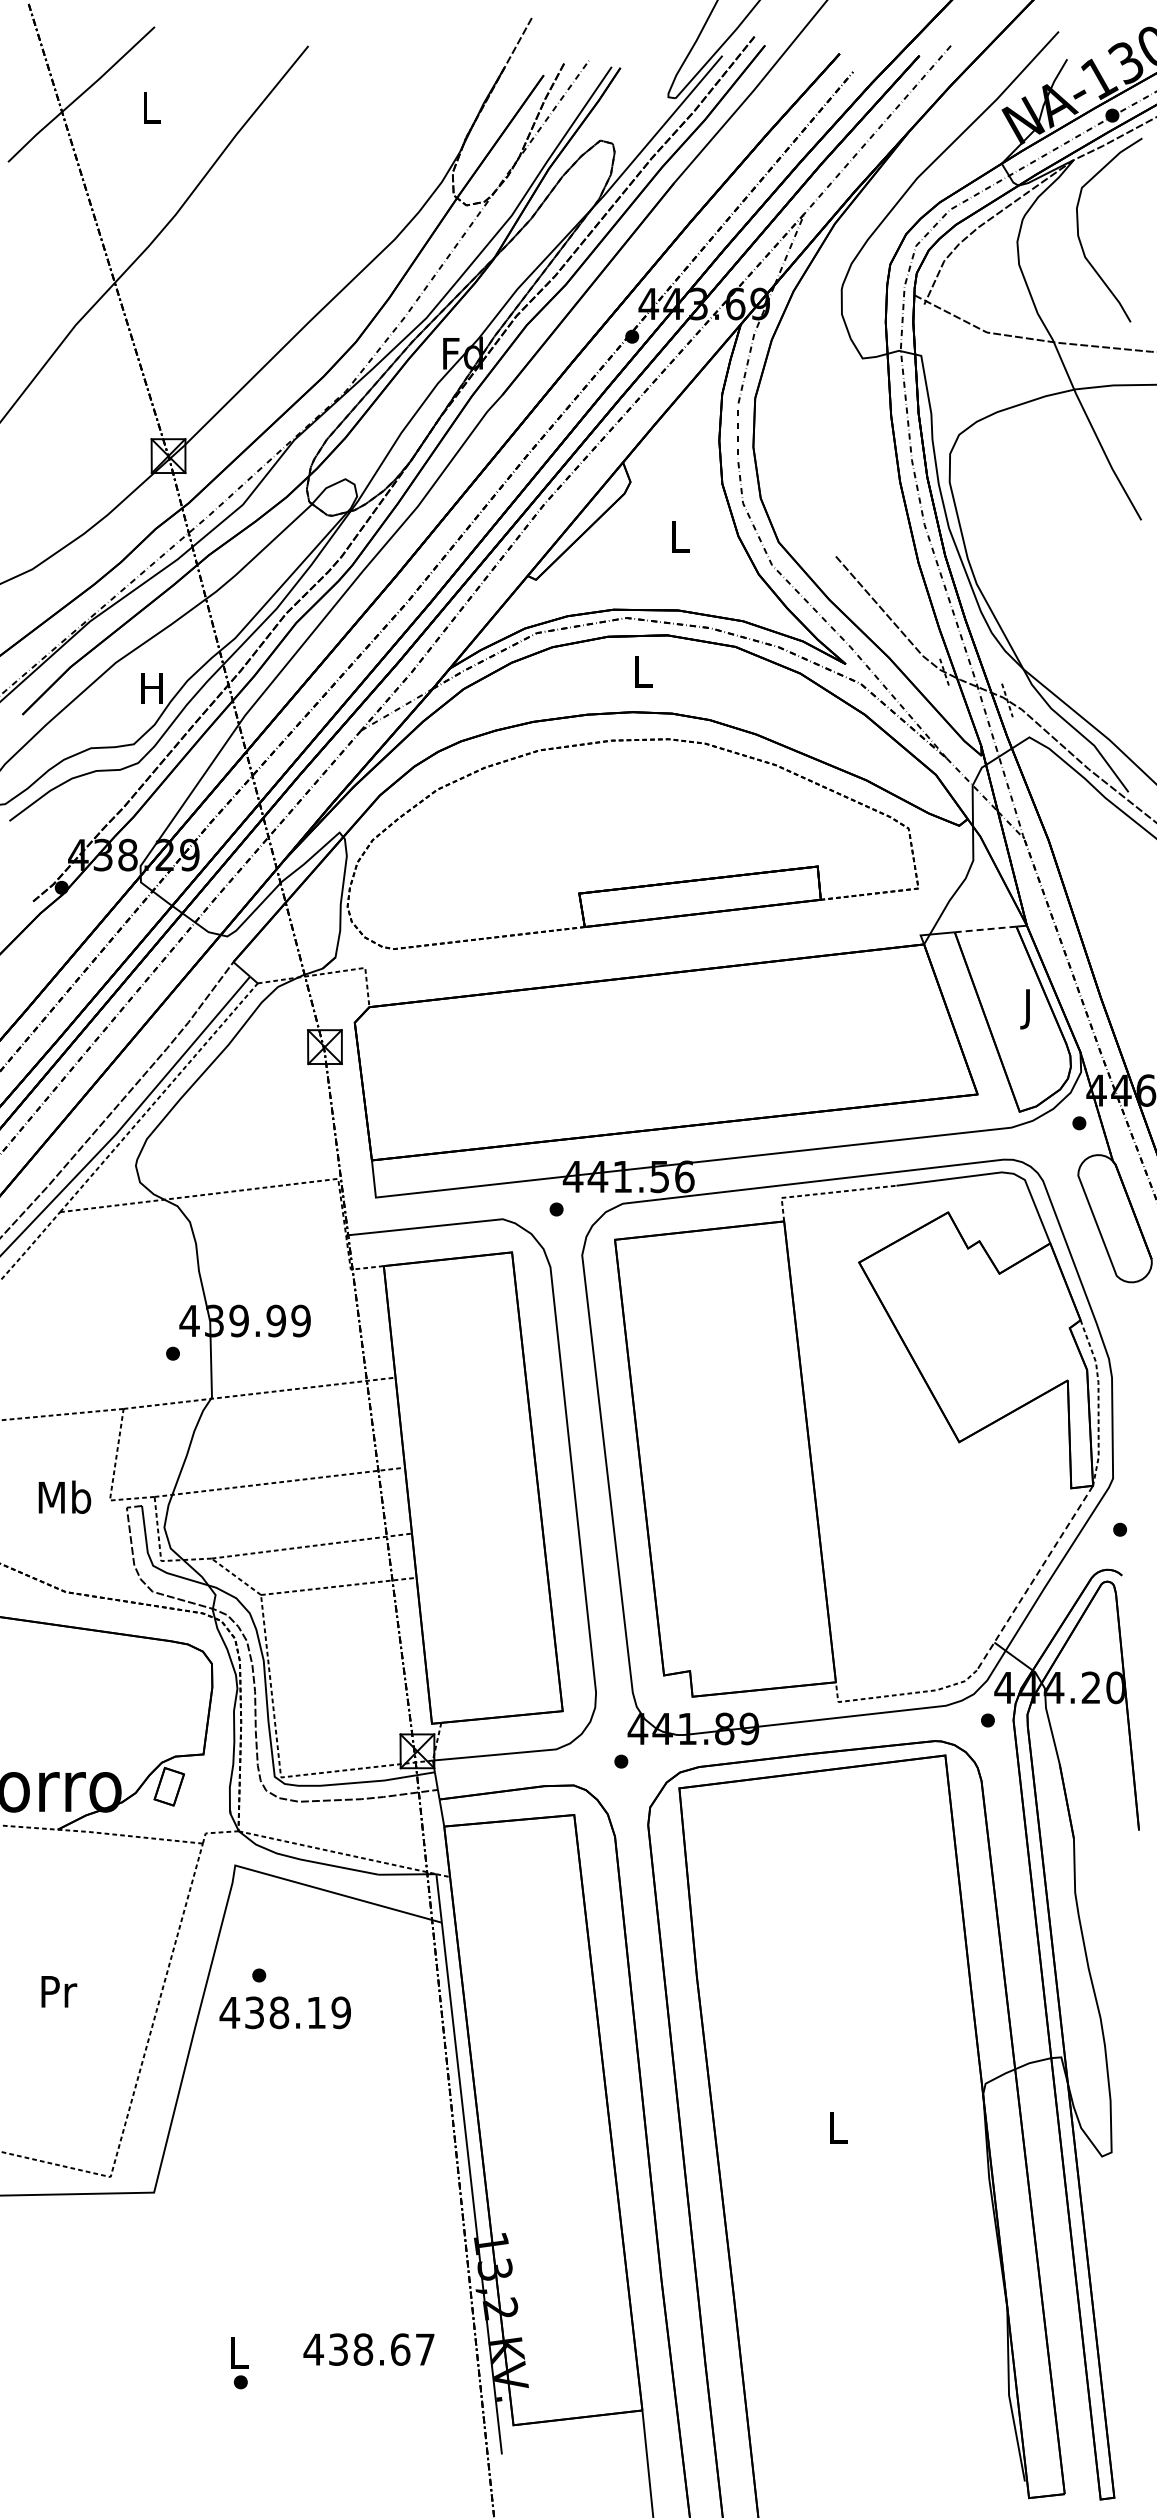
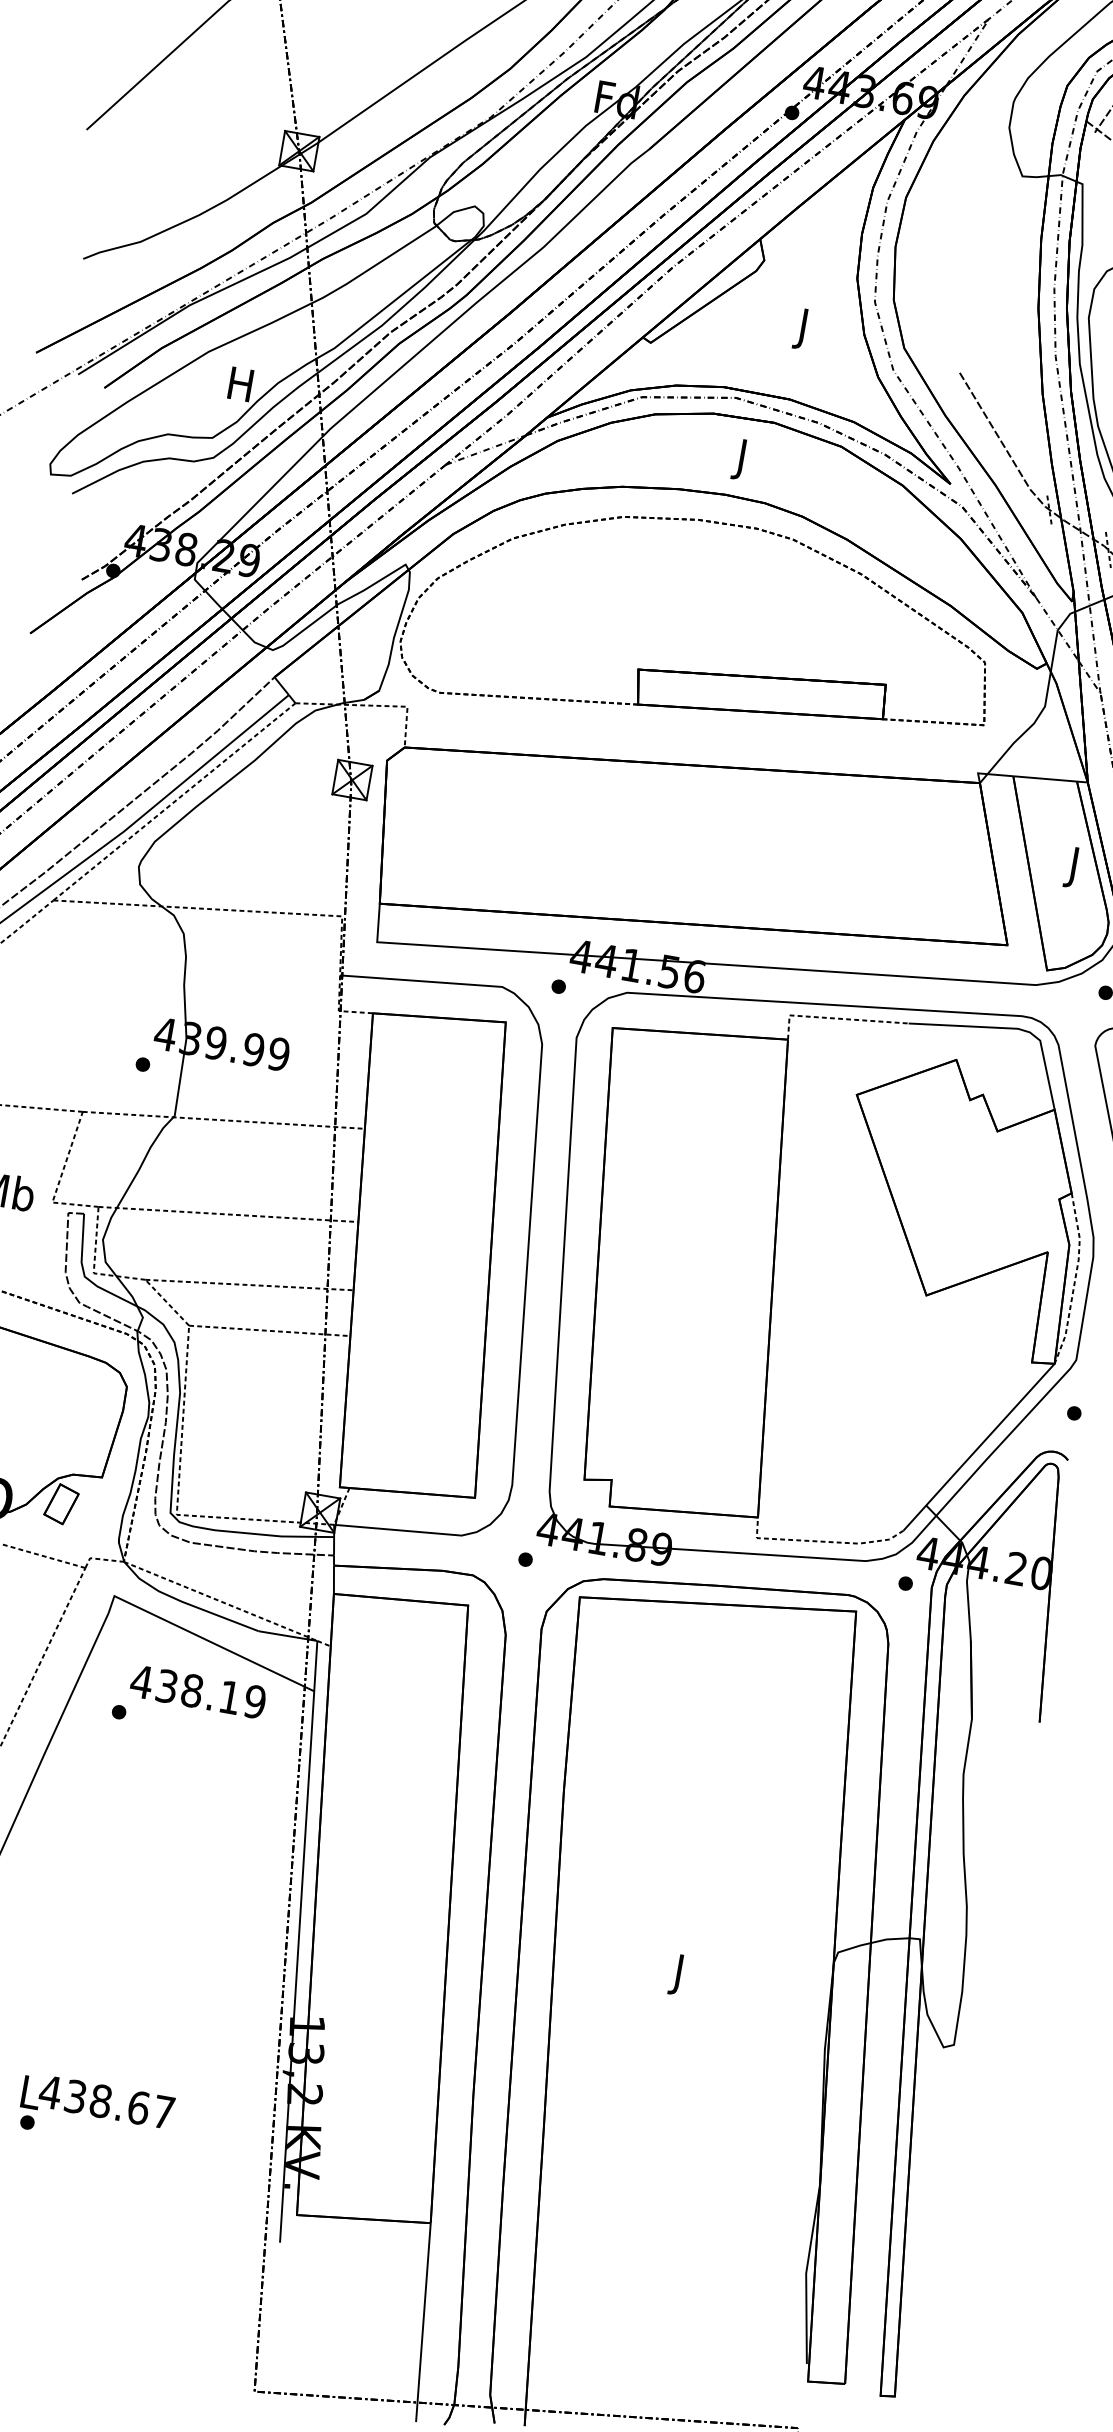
text: (680, 541) -> (804, 329), L -> J
text: (643, 676) -> (742, 460), L -> J
line: (985, 929) -> (1045, 778), dashed -> solid
line: (1034, 1578) -> (978, 1447), dashed -> solid
text: (284, 2012) -> (197, 1691), moved
text: (838, 2132) -> (679, 1975), L -> J
text: (368, 2349) -> (106, 2102), moved

